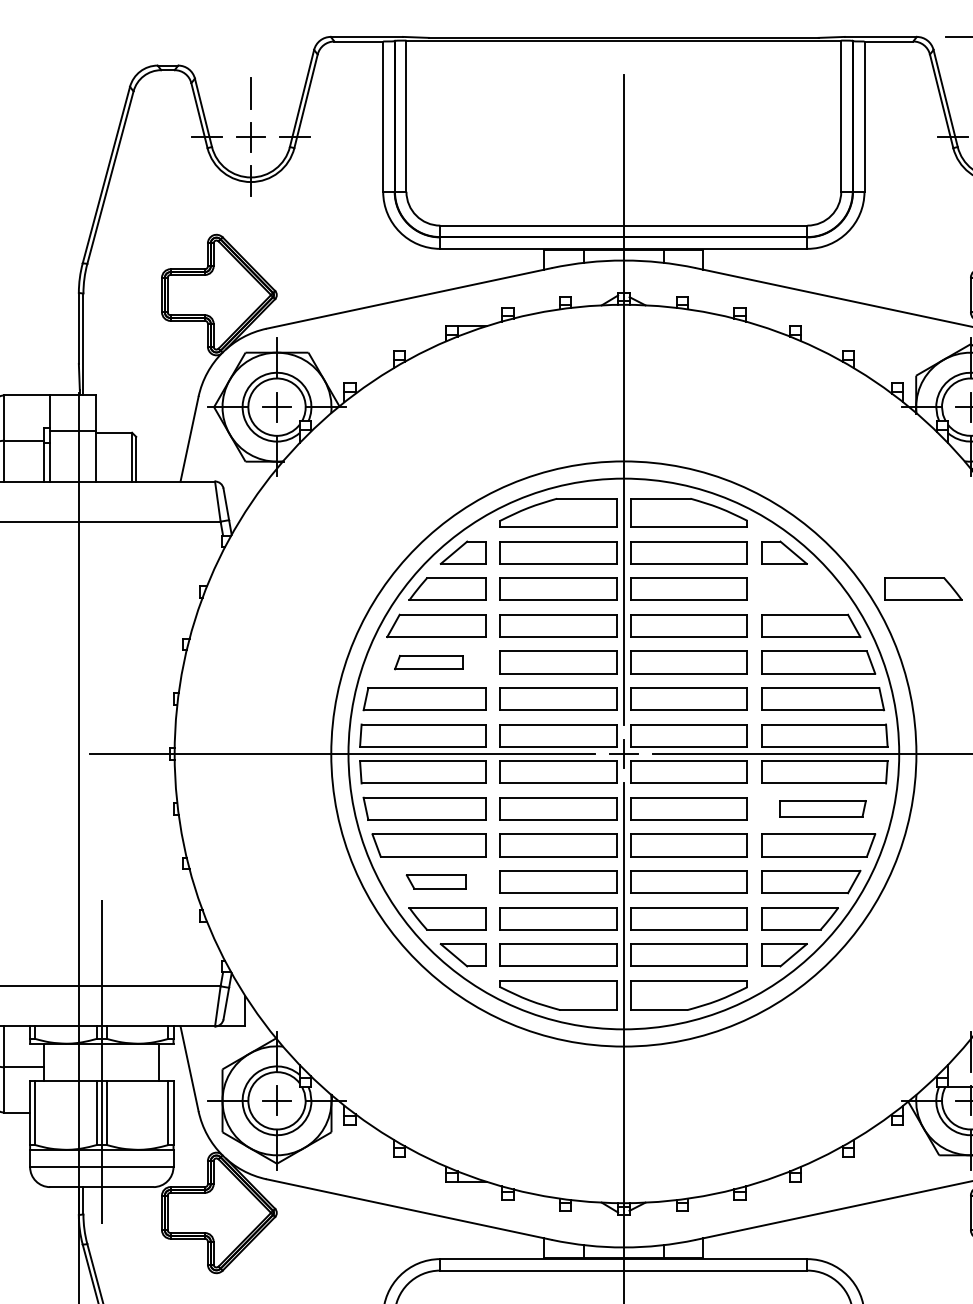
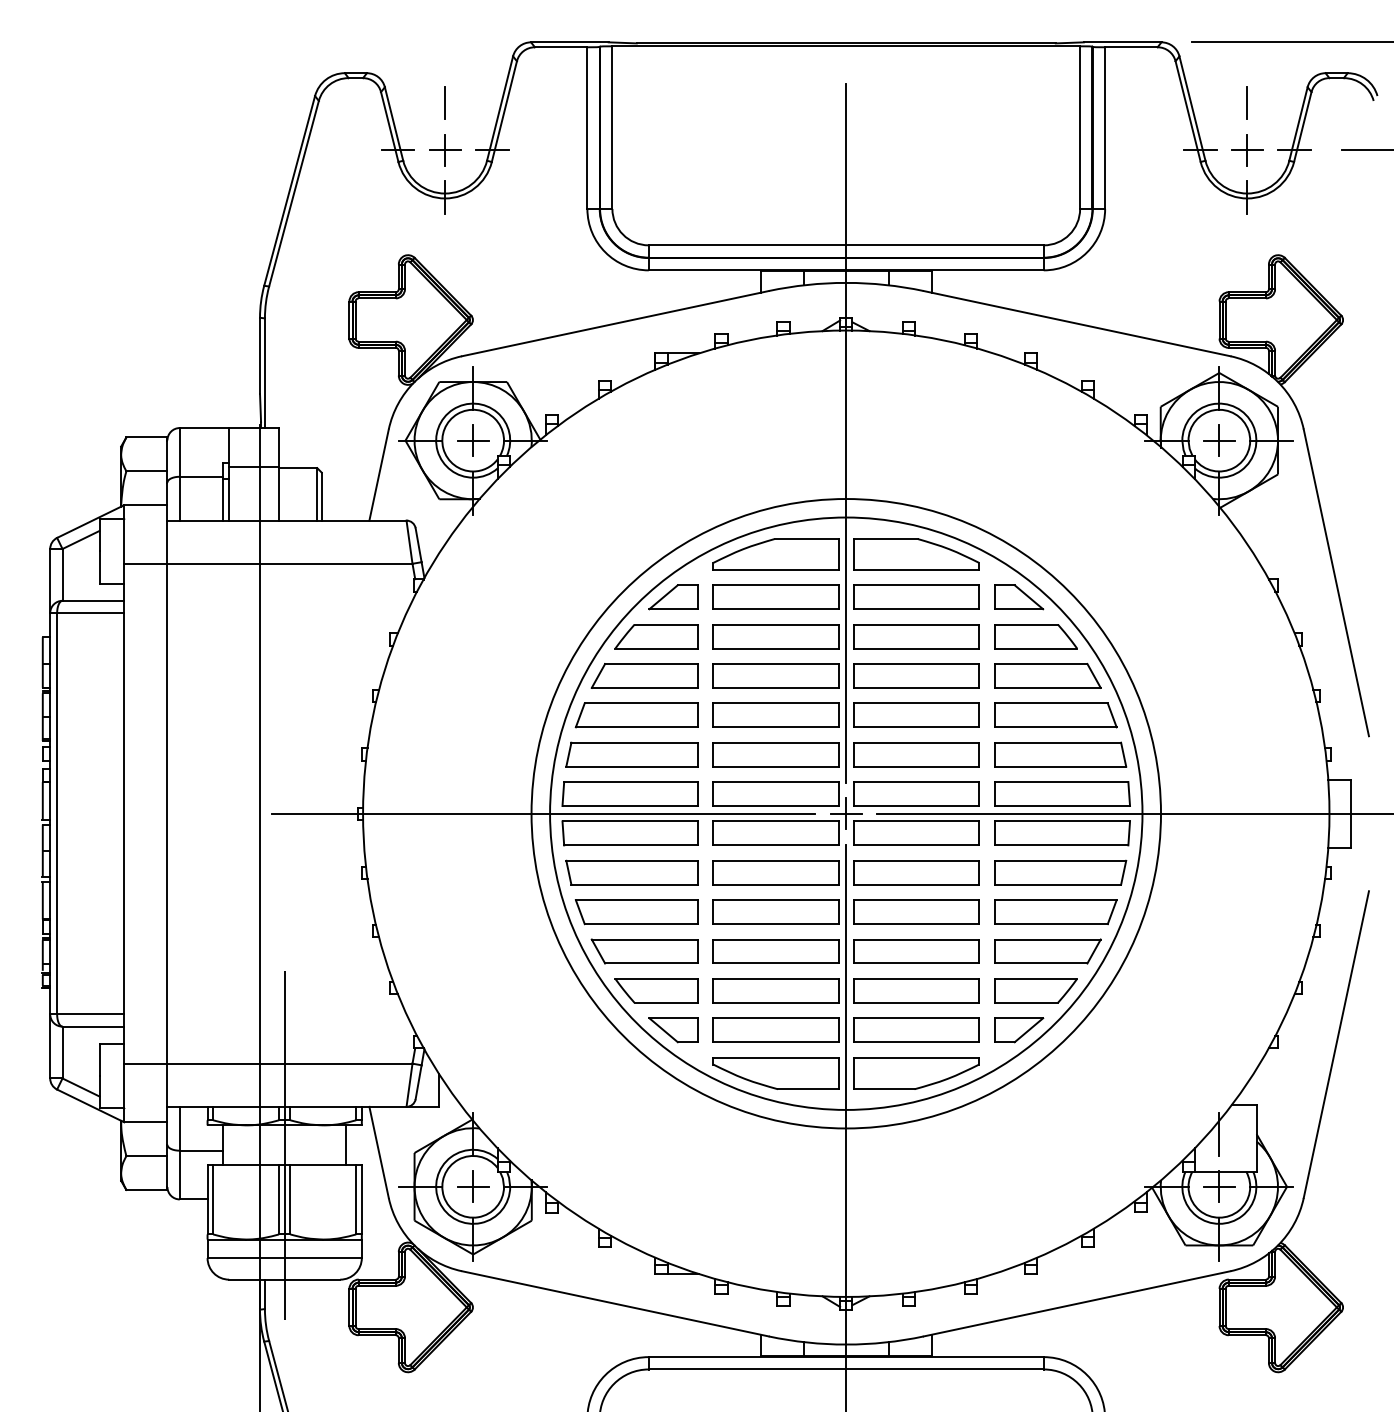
part: (923, 589) -> (1035, 636), moved
part: (428, 662) -> (636, 715), size x1.67
part: (822, 808) -> (1060, 872), size x1.43
part: (436, 882) -> (644, 951), size x1.67

